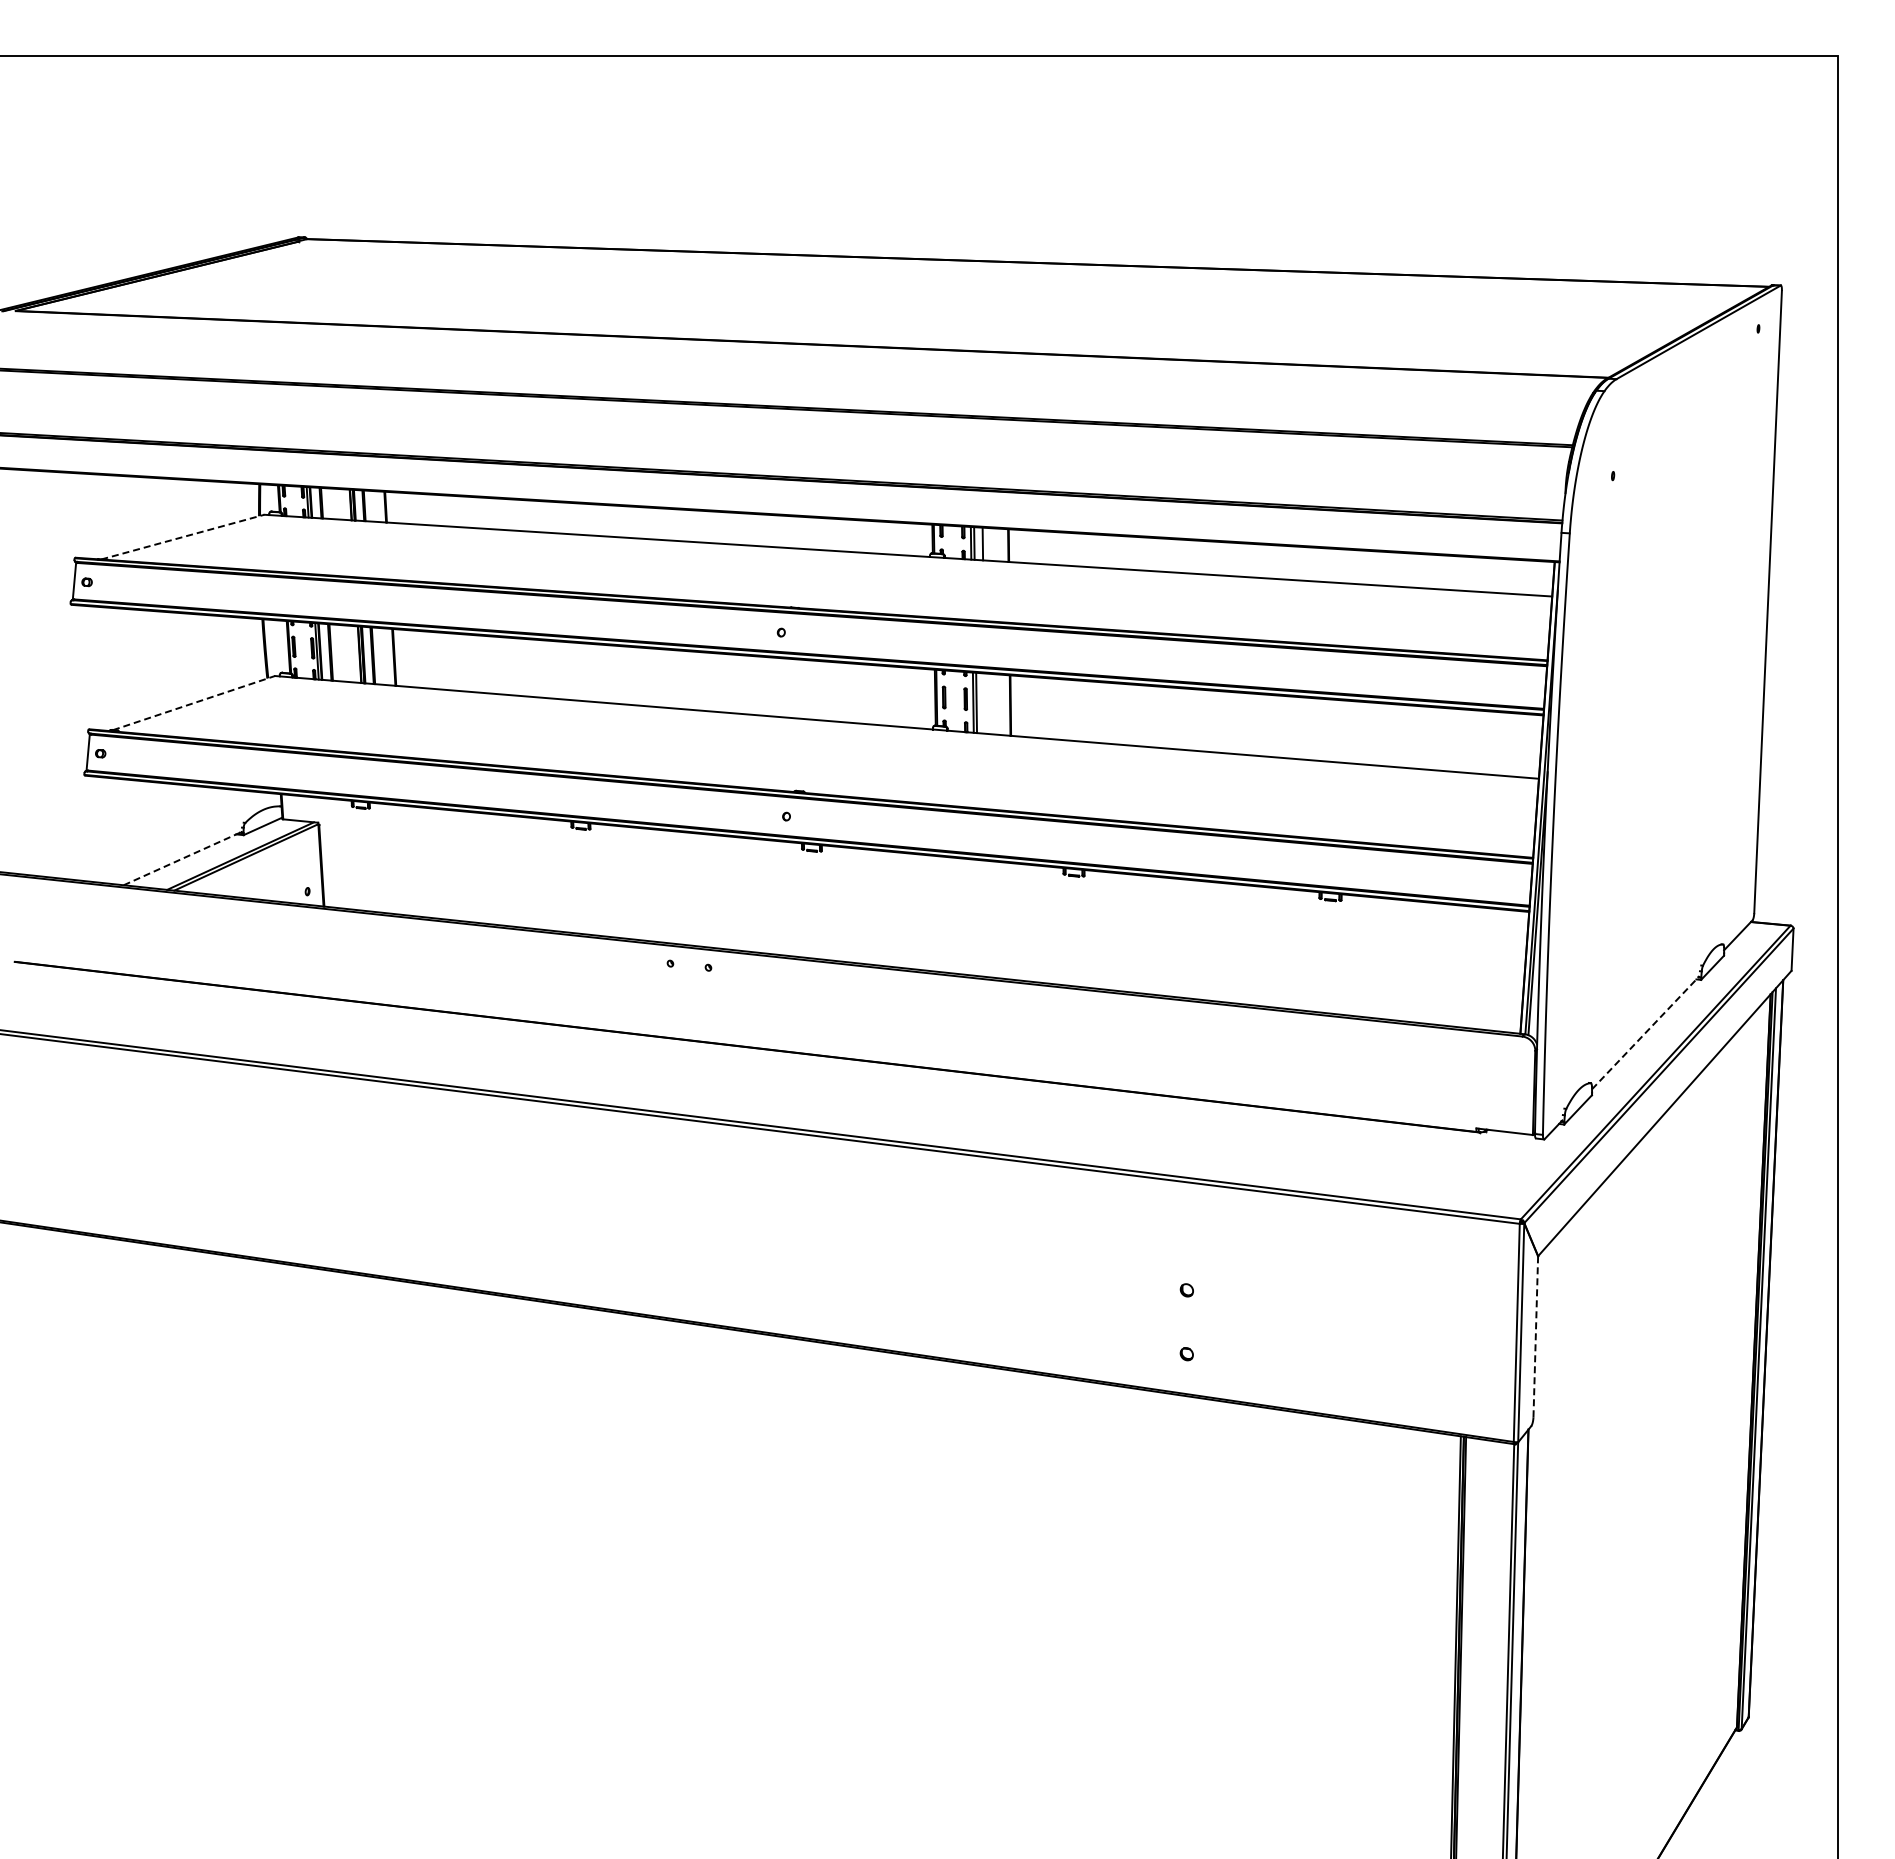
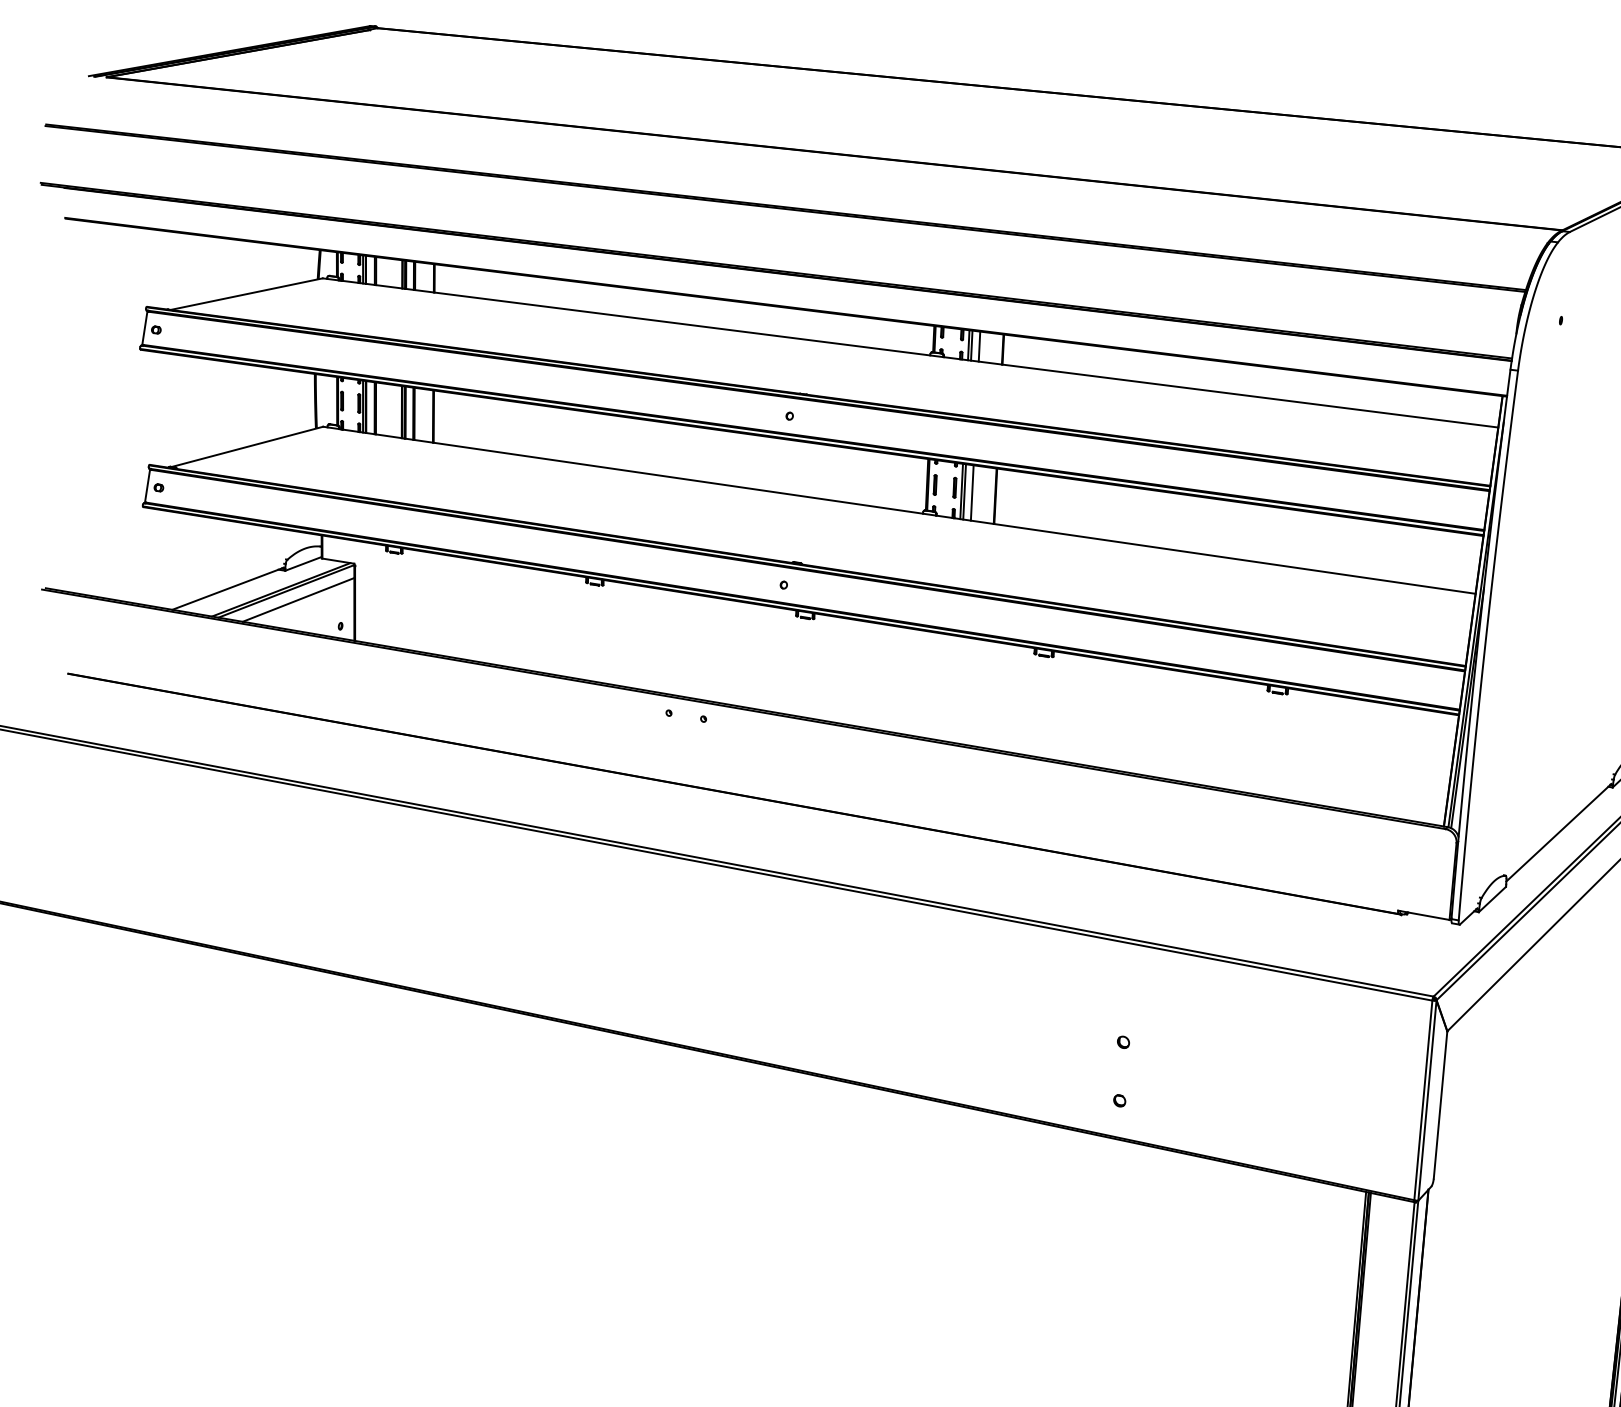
line: (182, 537) -> (246, 294), dashed -> solid
line: (194, 702) -> (247, 446), dashed -> solid
line: (984, 703) -> (971, 492), added
line: (182, 858) -> (227, 588), dashed -> solid
line: (259, 865) -> (298, 599), added
line: (1646, 1032) -> (1559, 832), dashed -> solid
line: (1535, 1336) -> (1440, 1104), dashed -> solid

